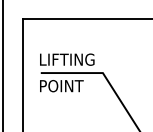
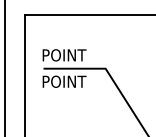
text: (67, 59) -> (70, 55), LIFTING -> POINT

